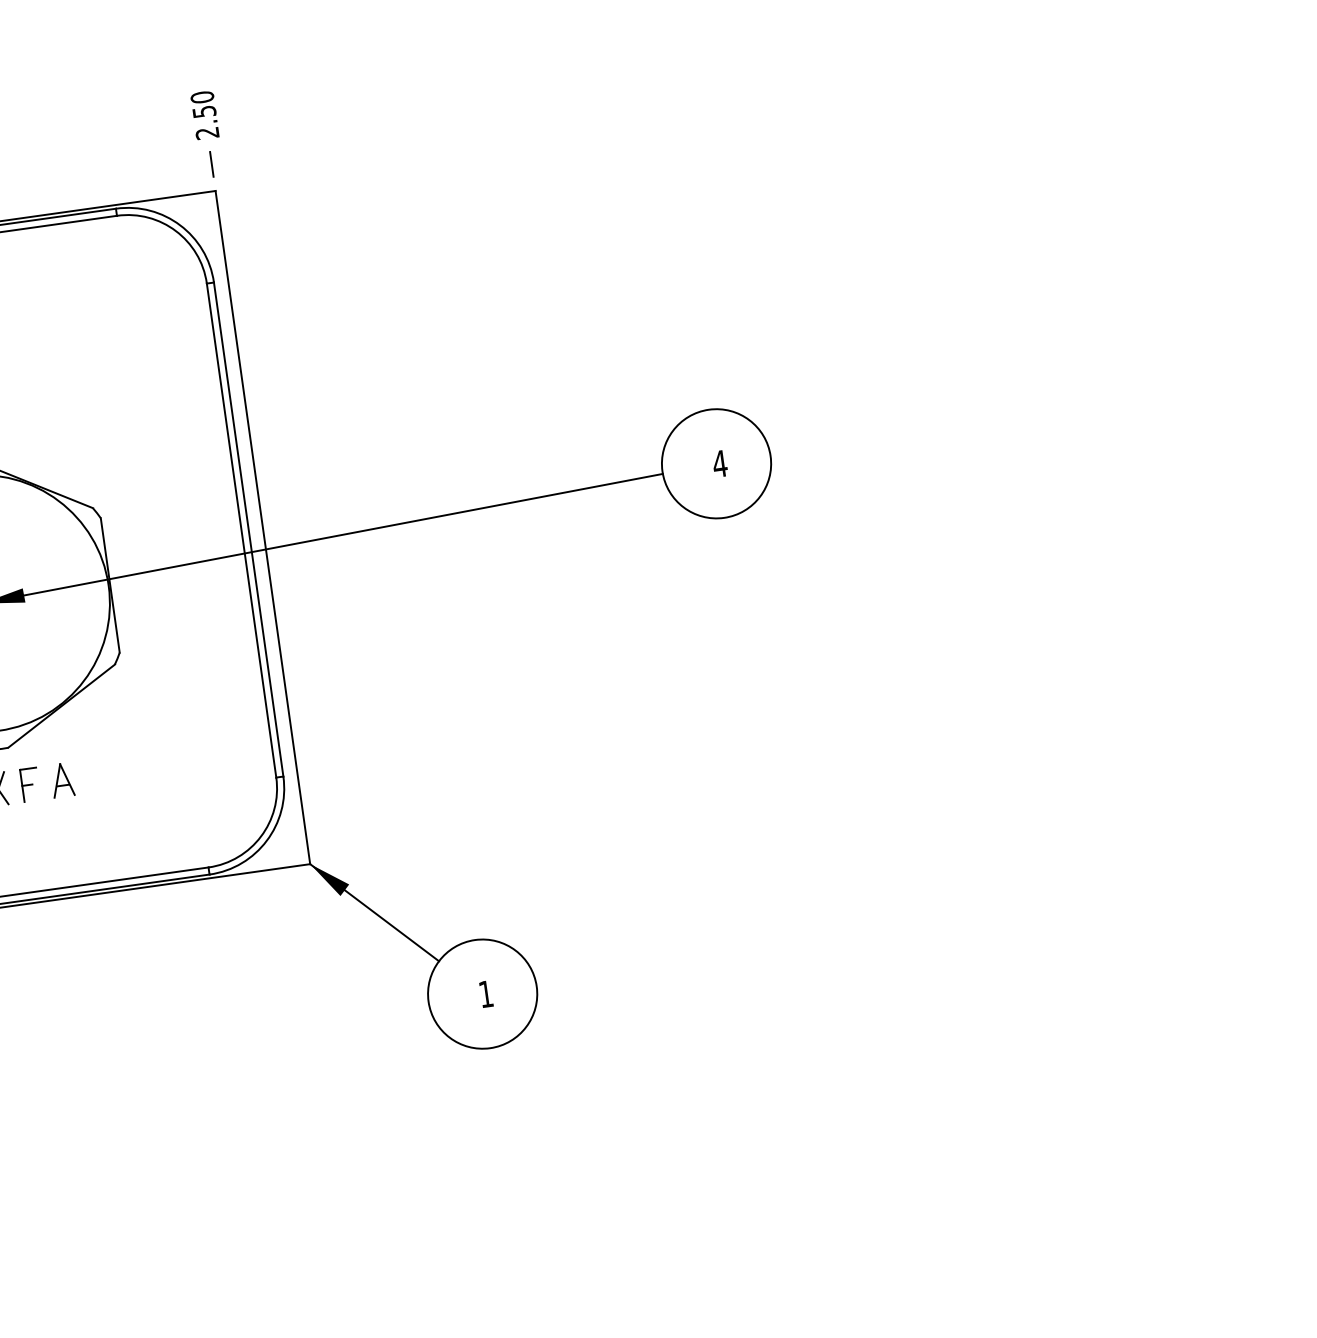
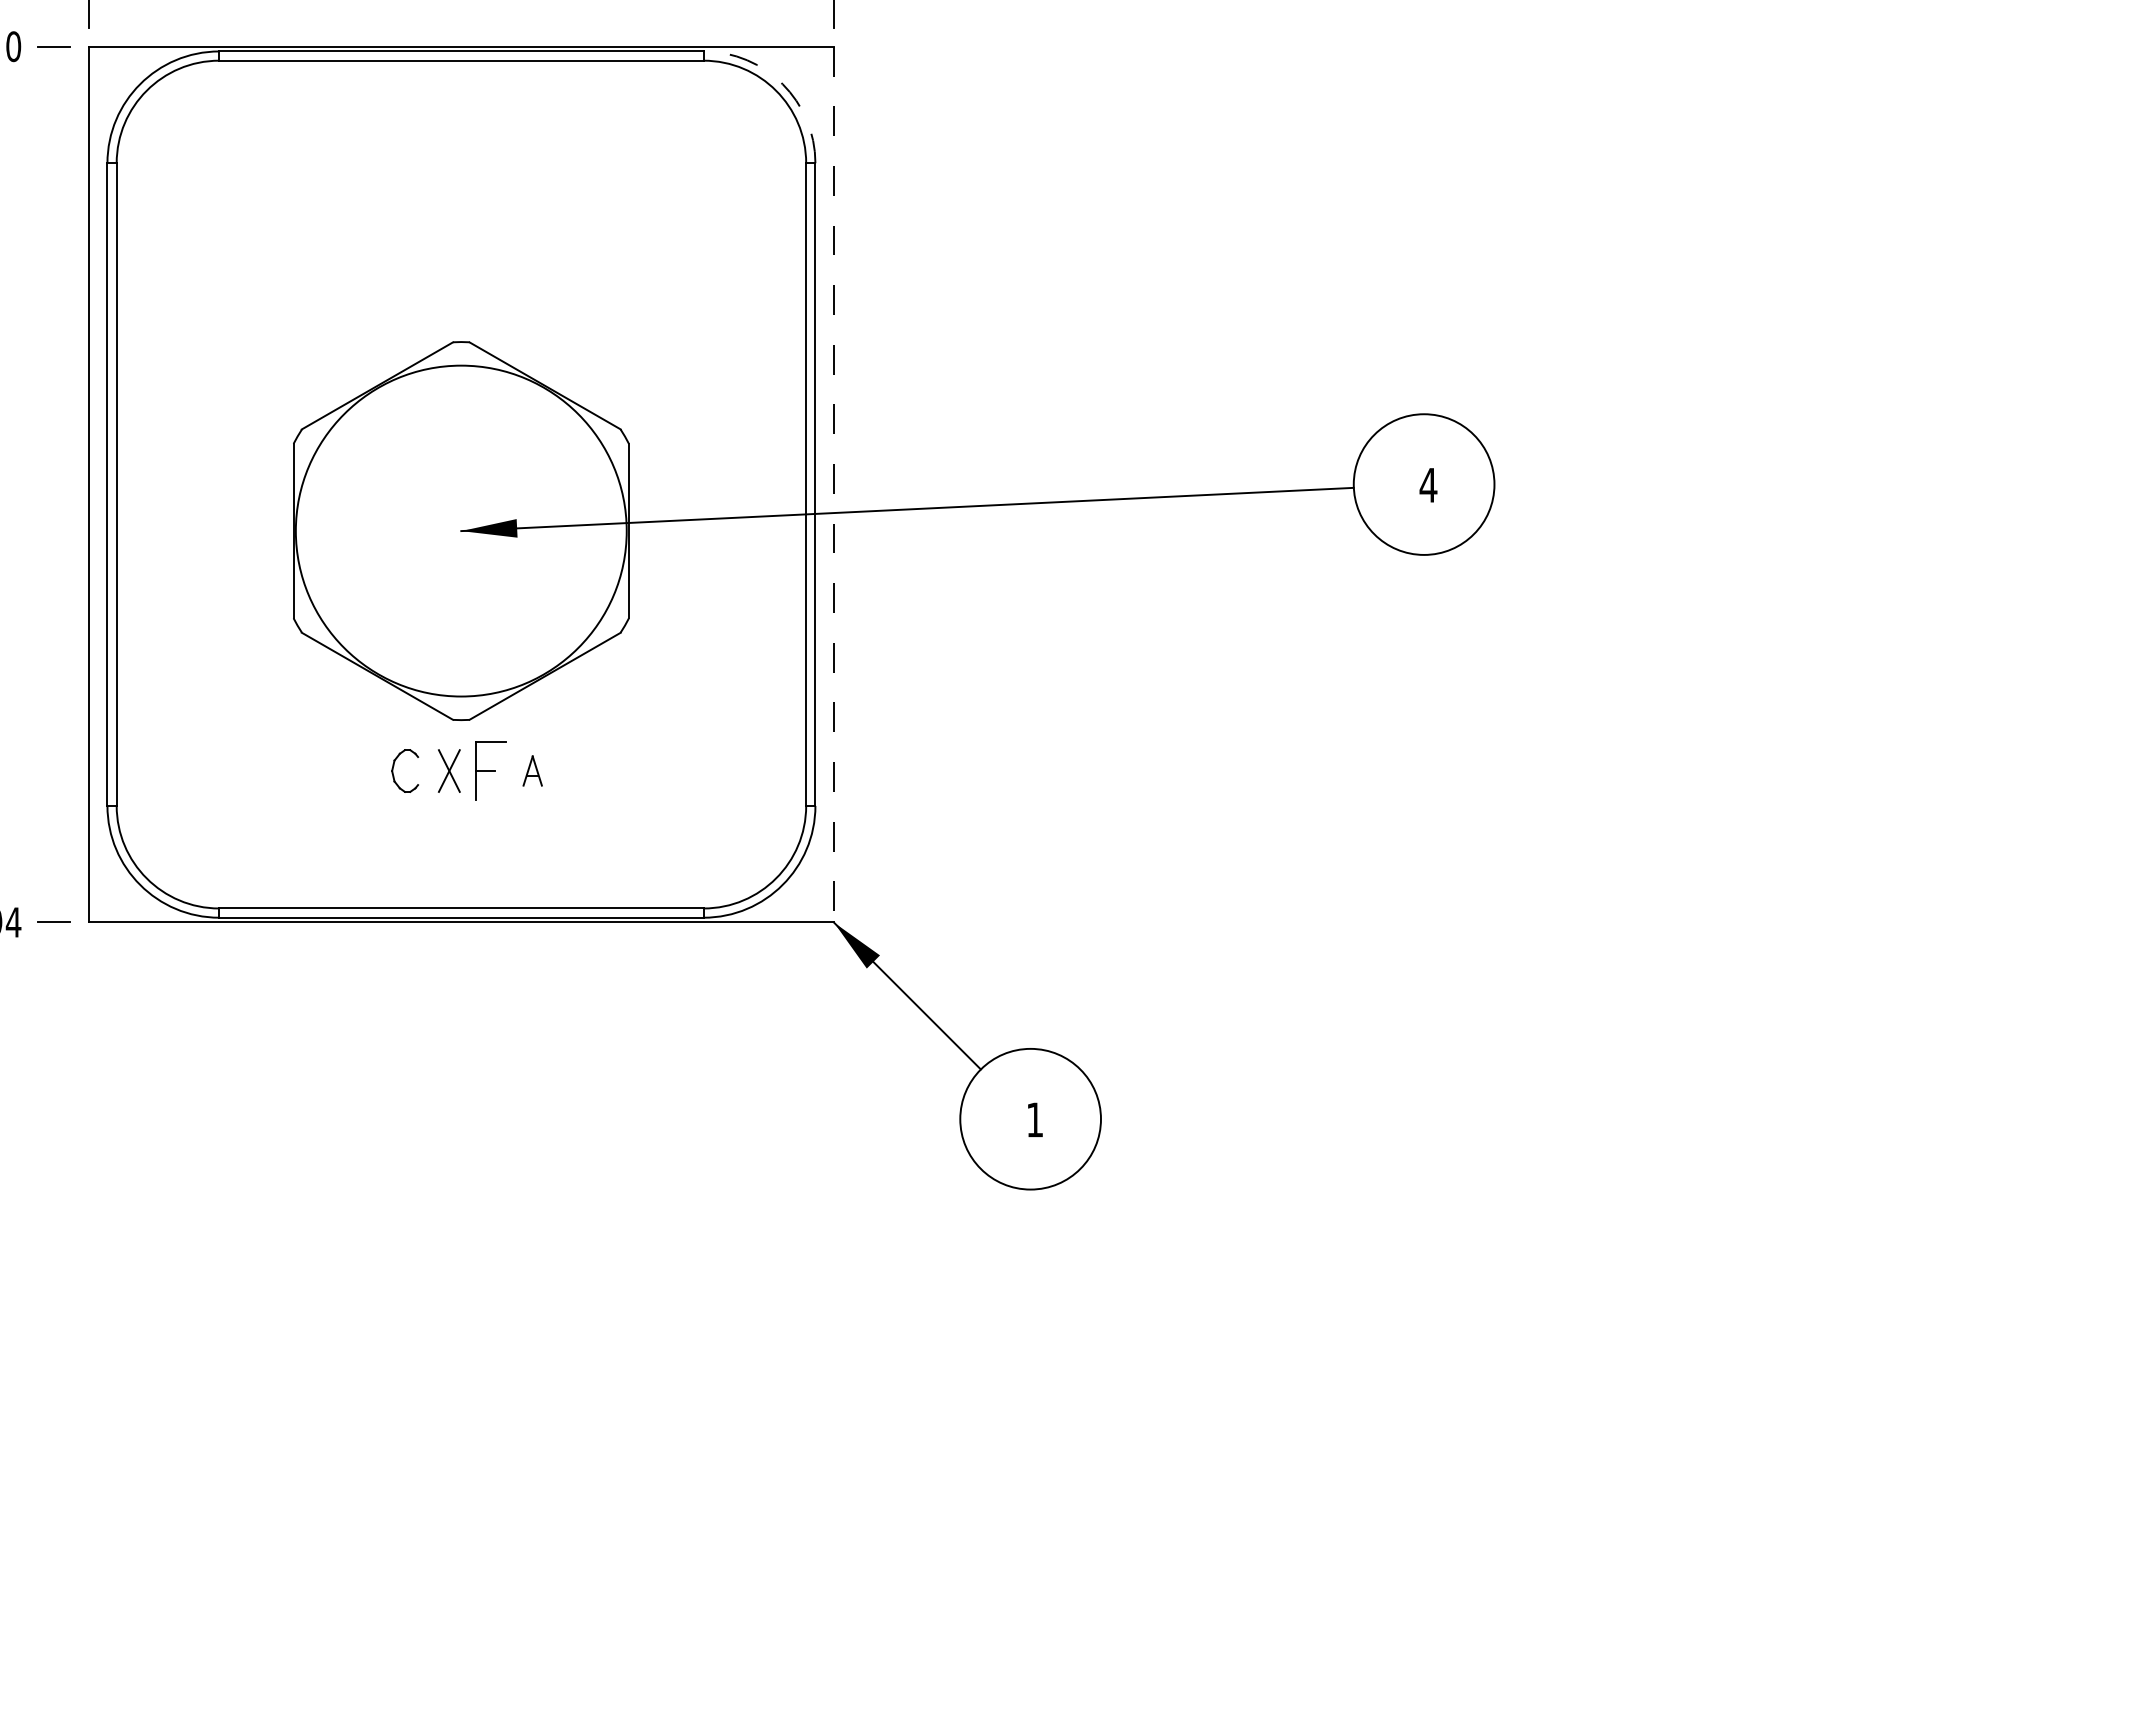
arc: (180, 225) -> (782, 84), solid -> dashed
line: (262, 527) -> (833, 484), solid -> dashed
part: (62, 779) -> (532, 770), size x0.7
part: (30, 784) -> (491, 770), size x1.4

